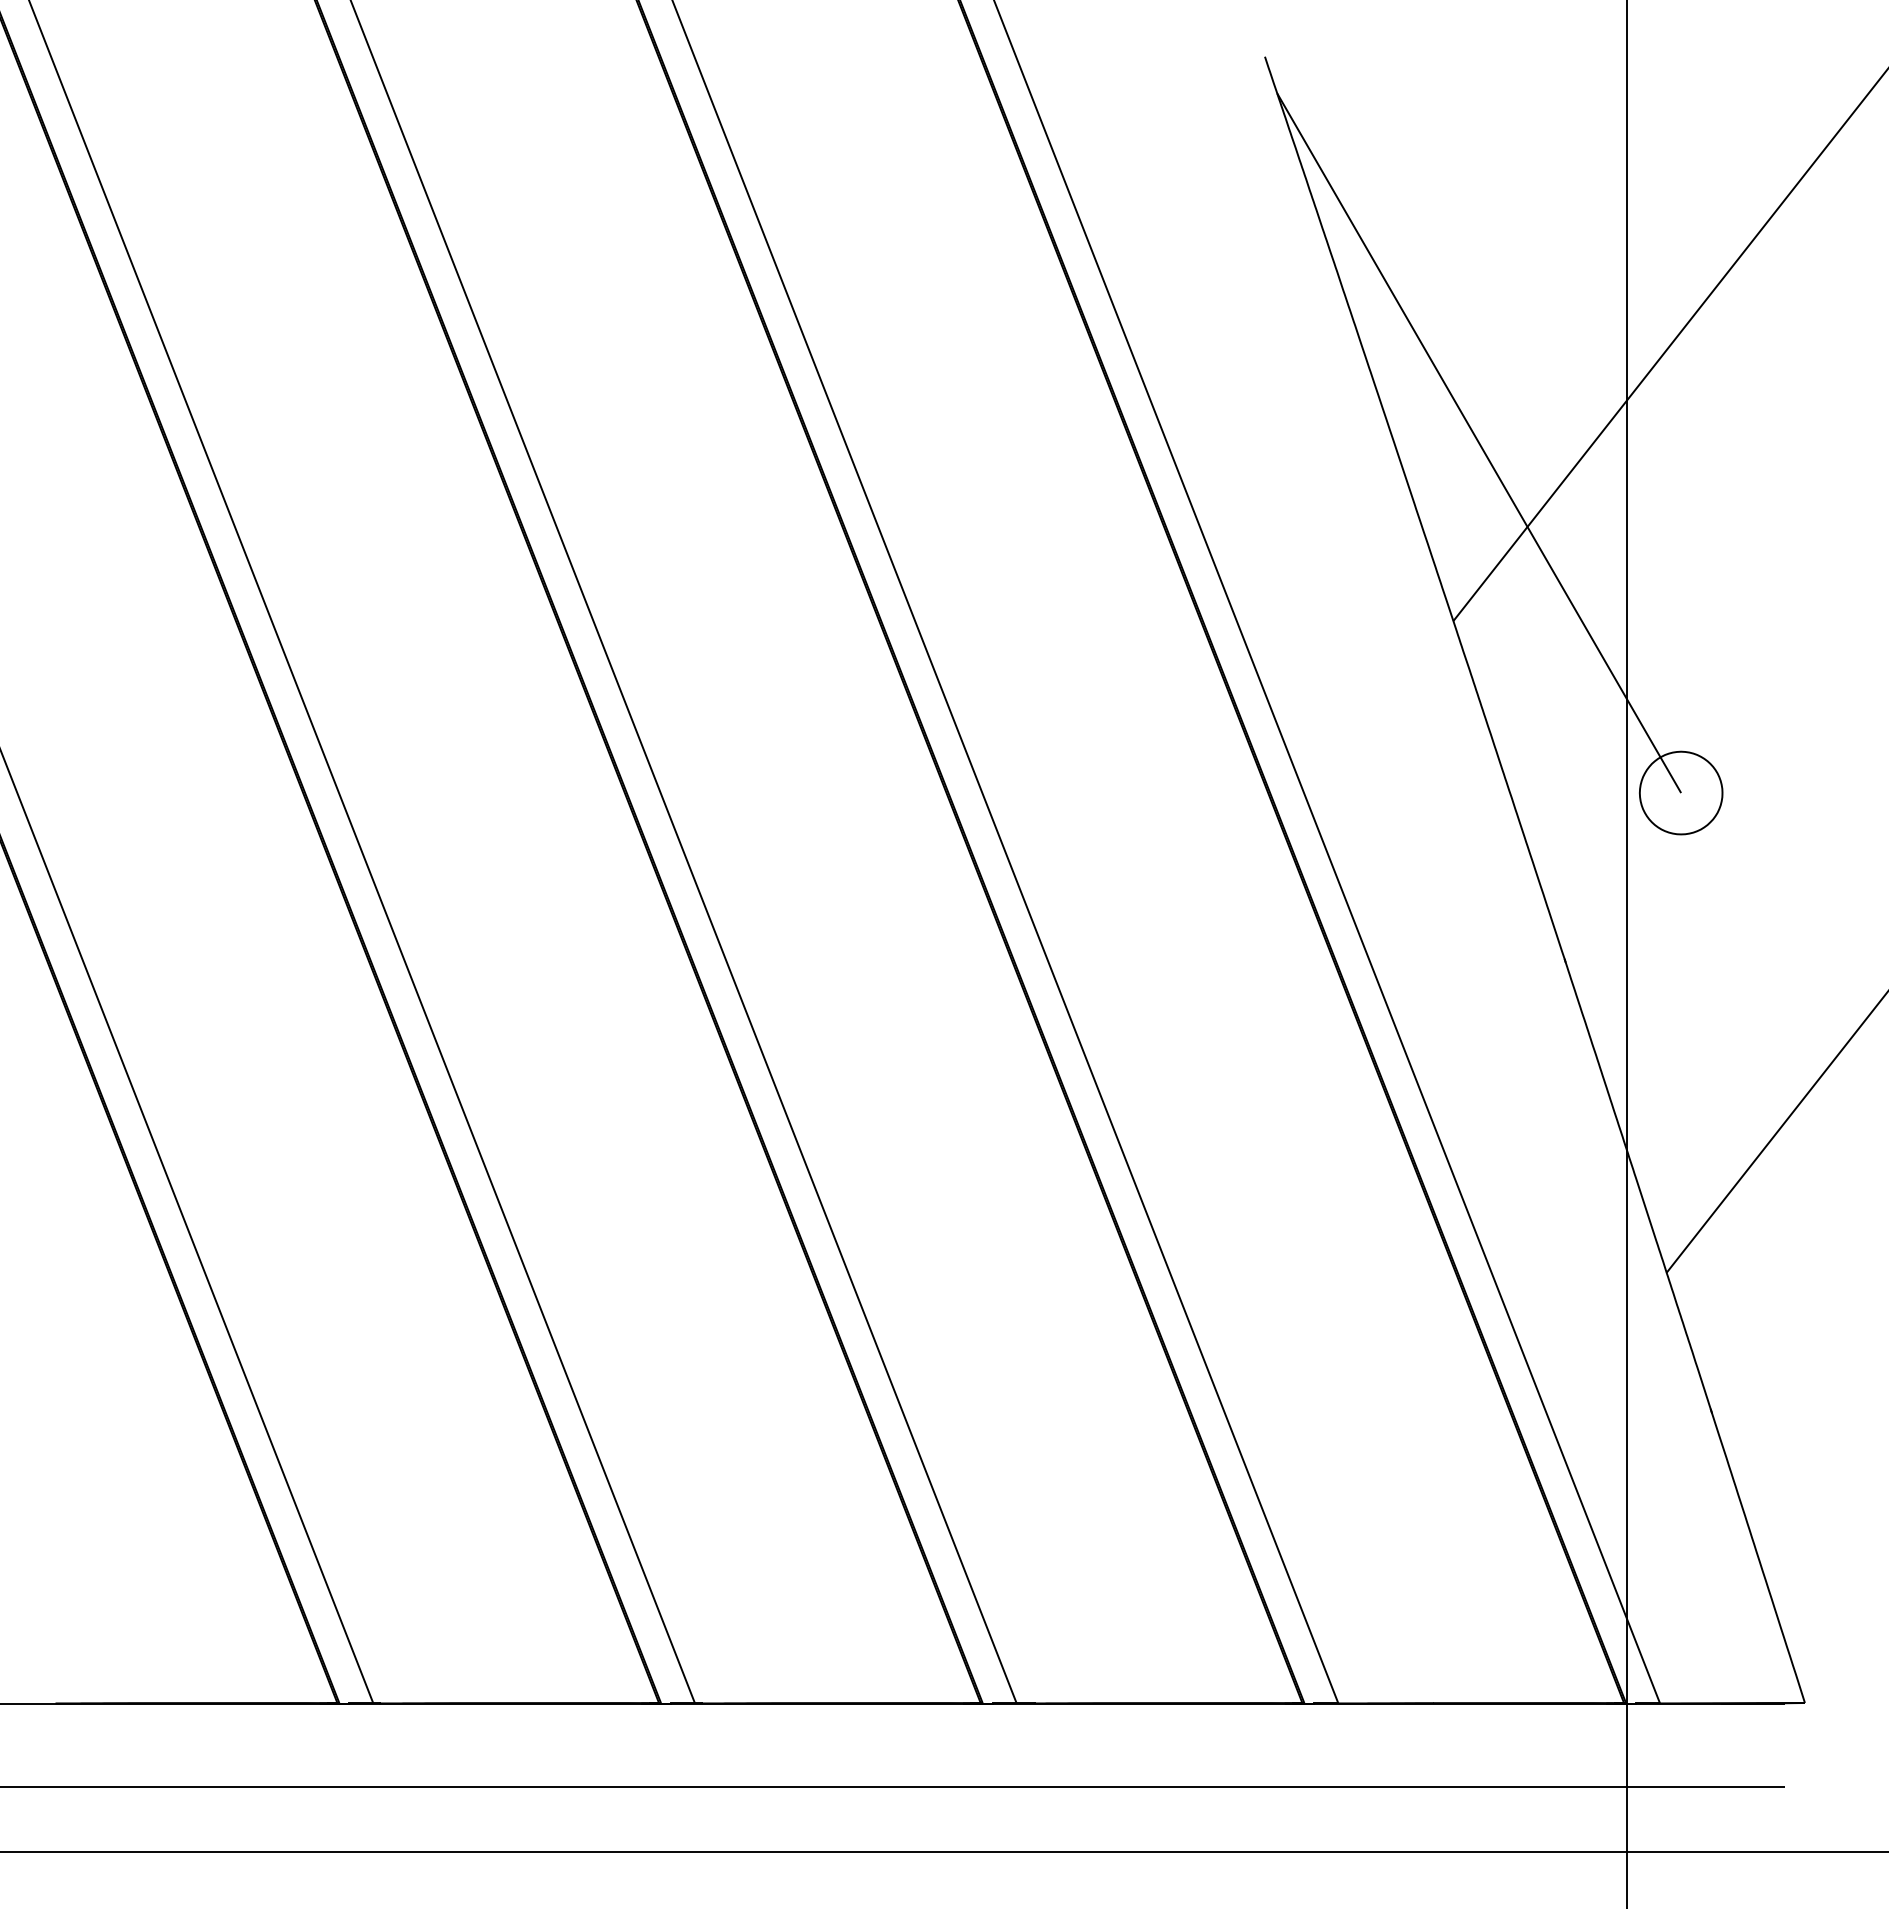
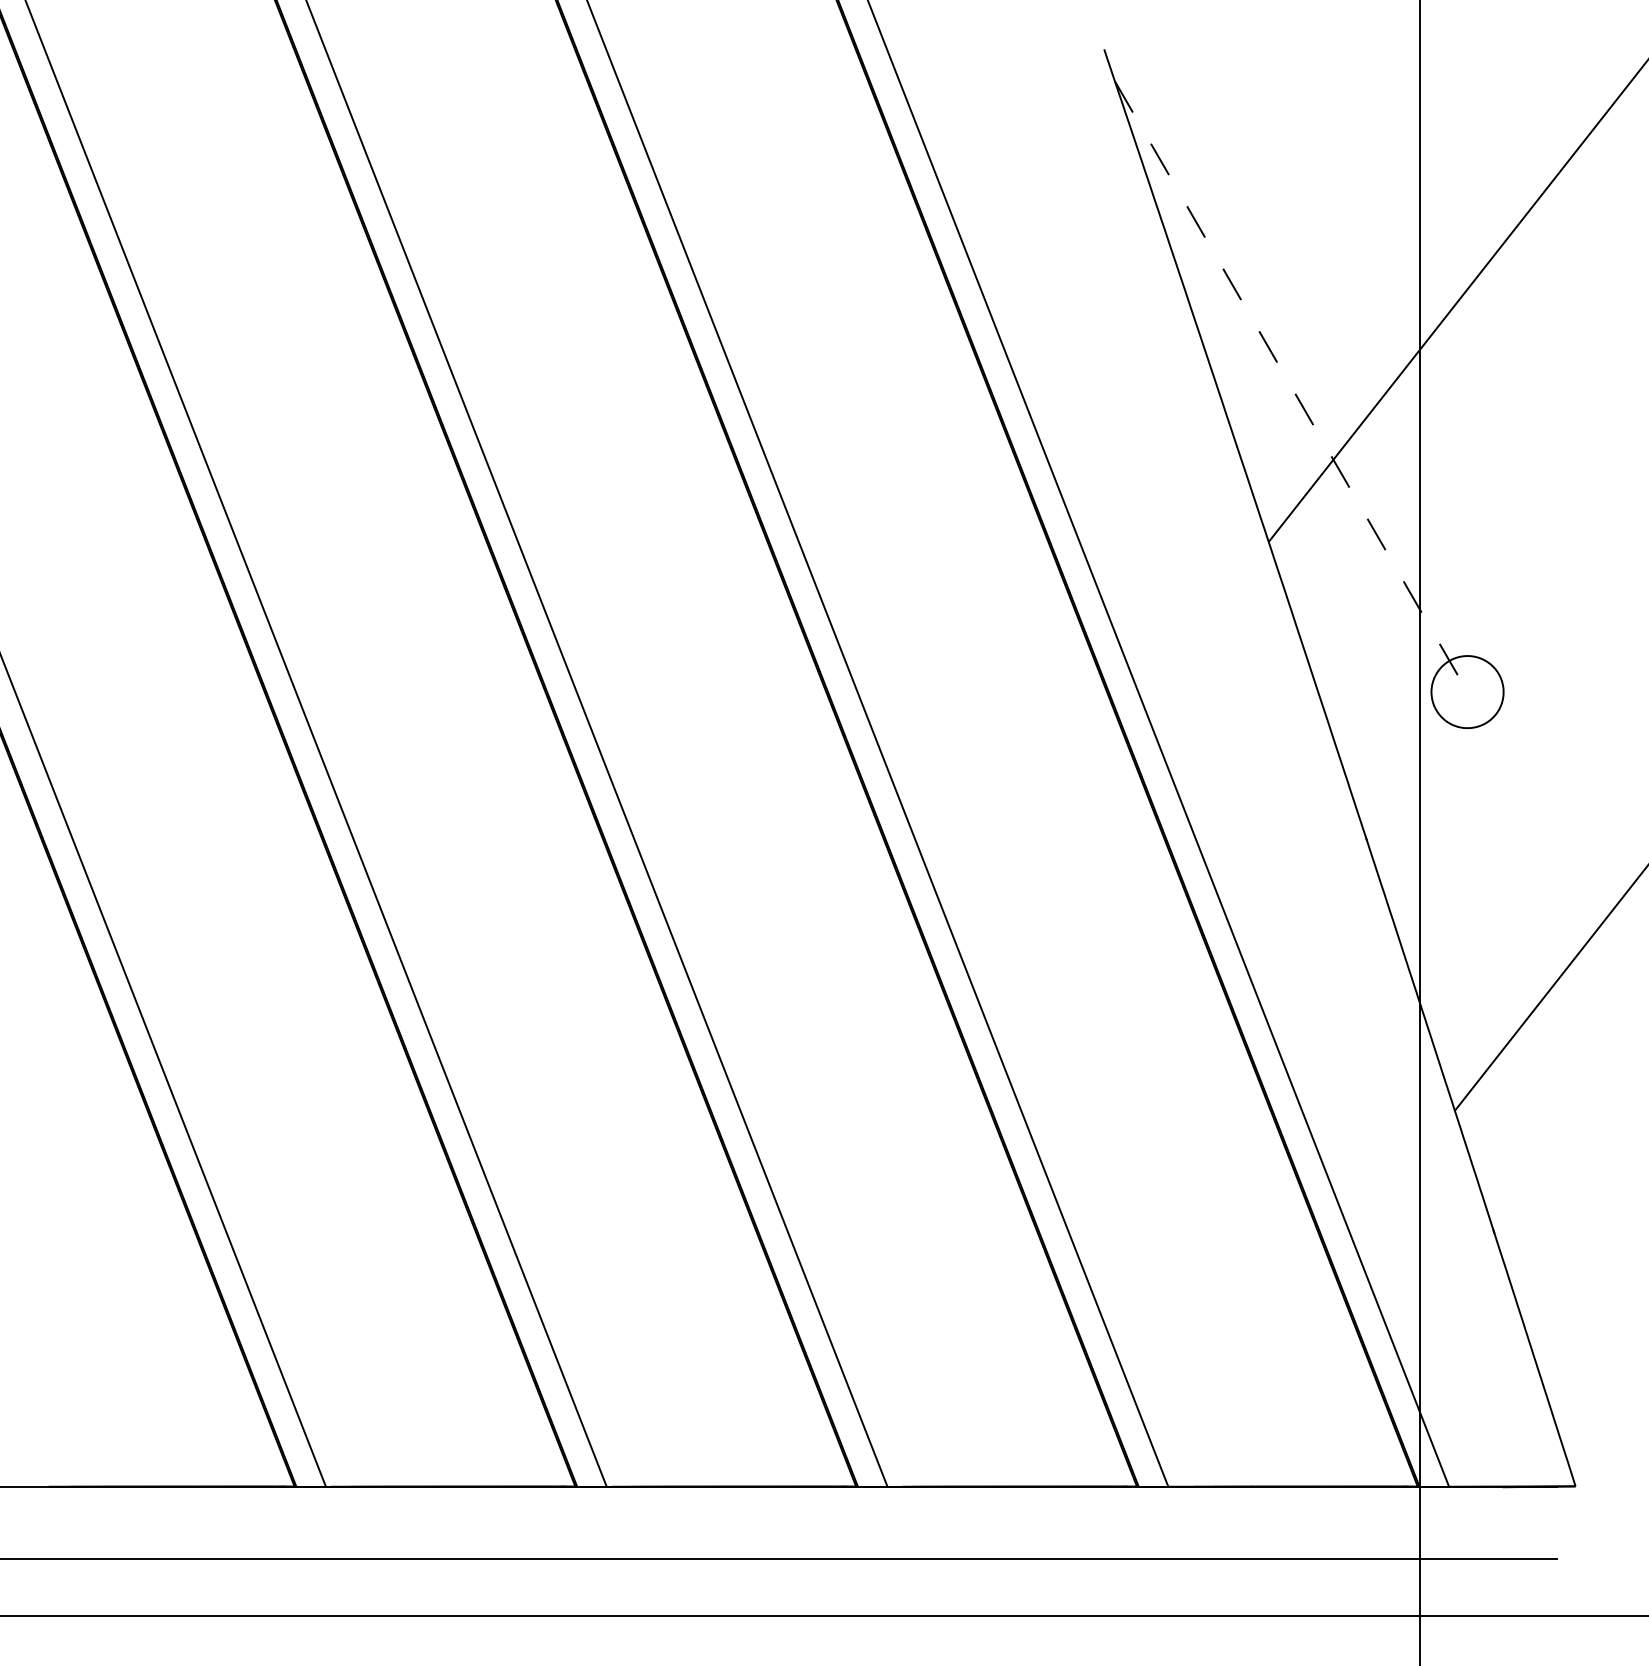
line: (1479, 442) -> (1291, 386), solid -> dashed

